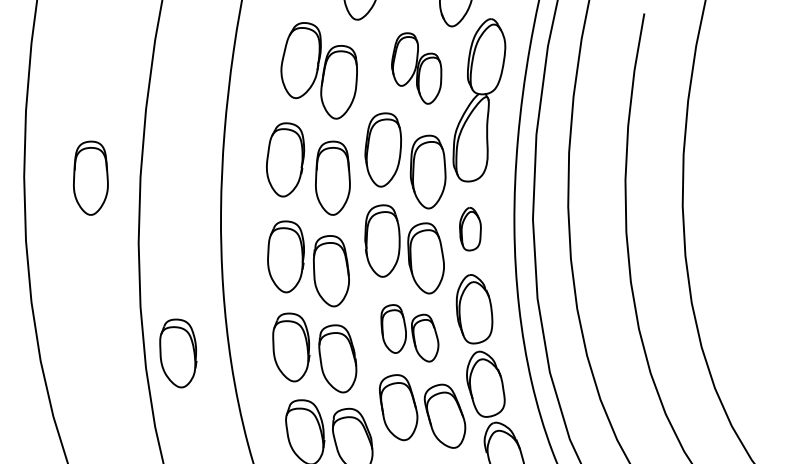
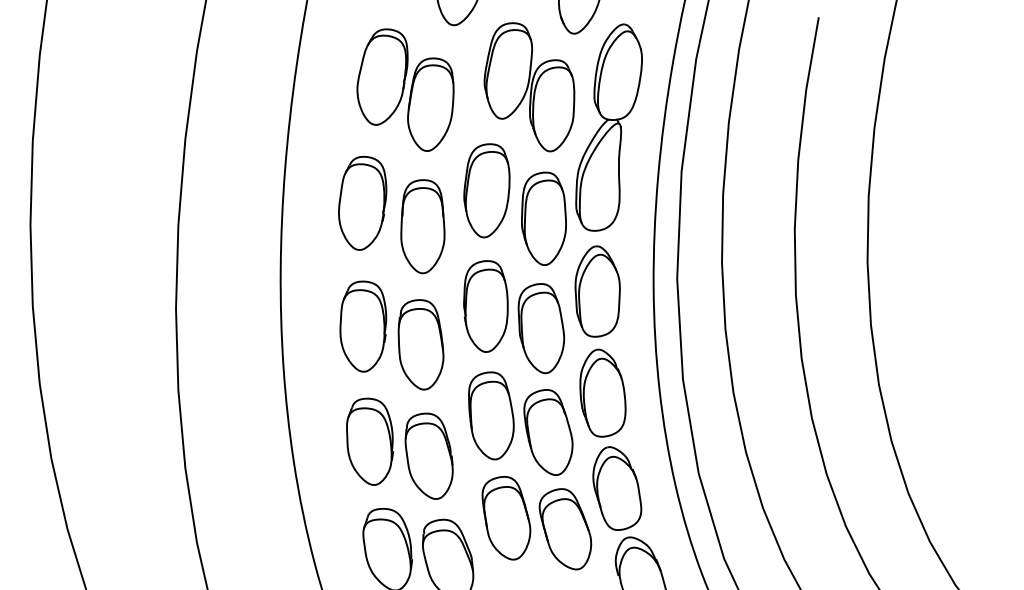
part: (416, 68) -> (529, 87), size x1.43
part: (90, 177) -> (114, 225), removed
part: (470, 228) -> (597, 290), size x1.67
part: (409, 333) -> (520, 424), size x1.43
part: (178, 353) -> (226, 449), removed

